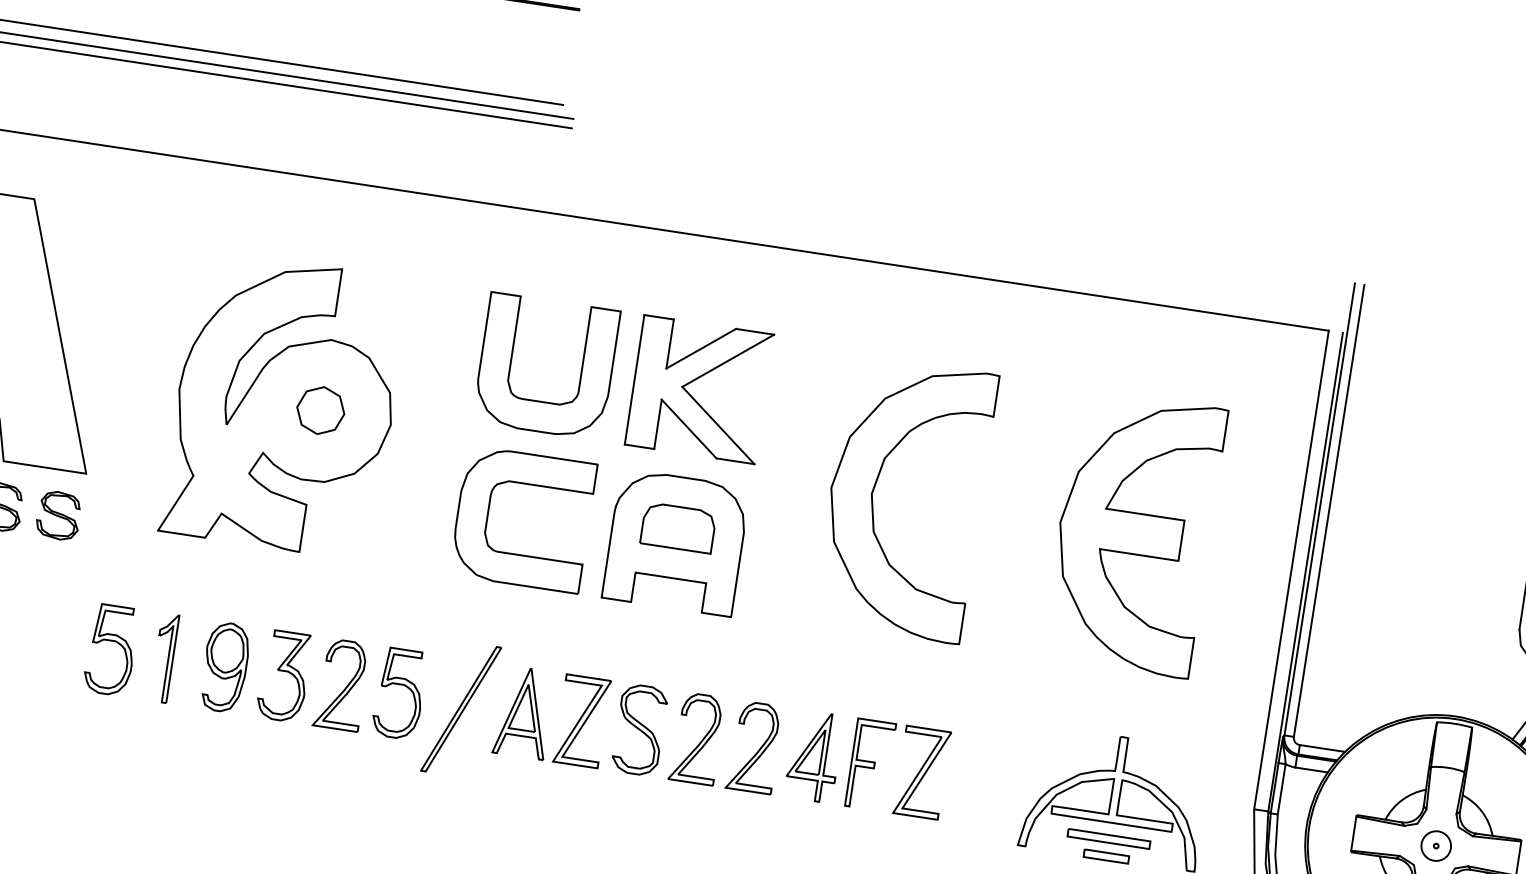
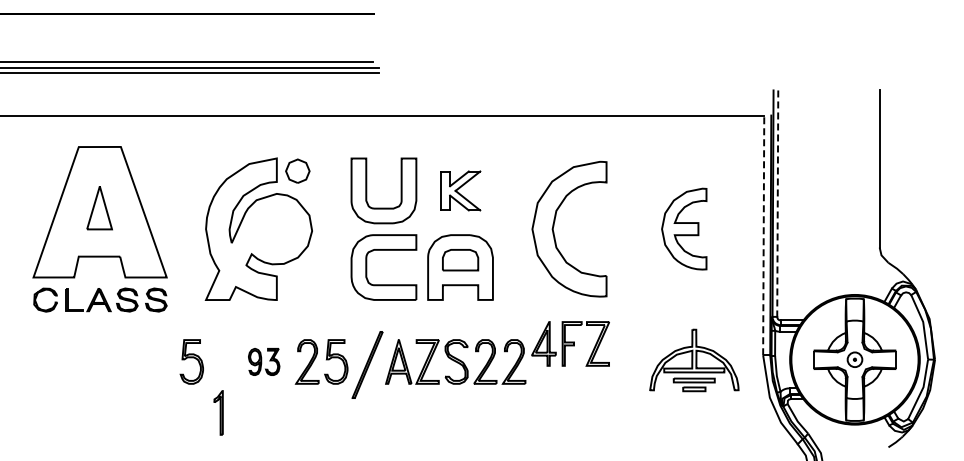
part: (699, 388) -> (460, 190), size x0.6
part: (320, 409) -> (297, 170), moved
line: (1328, 512) -> (777, 204), solid -> dashed
part: (1135, 532) -> (684, 228), size x0.6
line: (1291, 570) -> (763, 235), solid -> dashed
part: (164, 657) -> (218, 412), moved
part: (254, 670) -> (263, 361), size x0.6
part: (867, 763) -> (570, 343), moved

